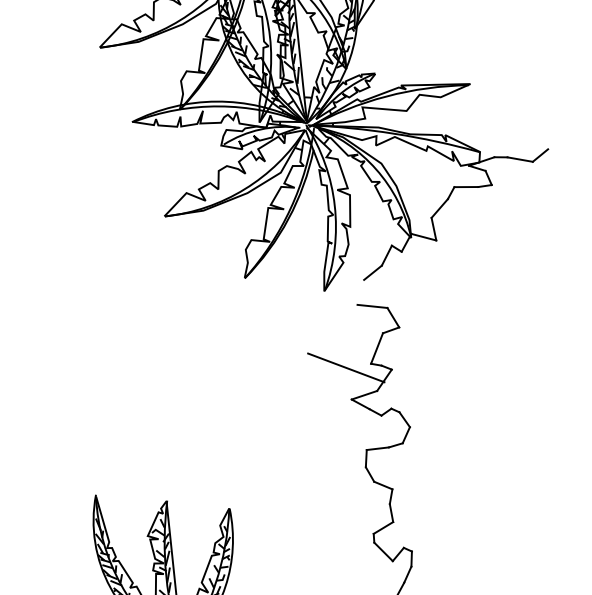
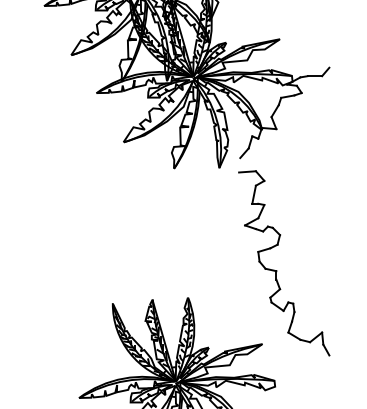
line: (345, 367) -> (238, 208), removed

